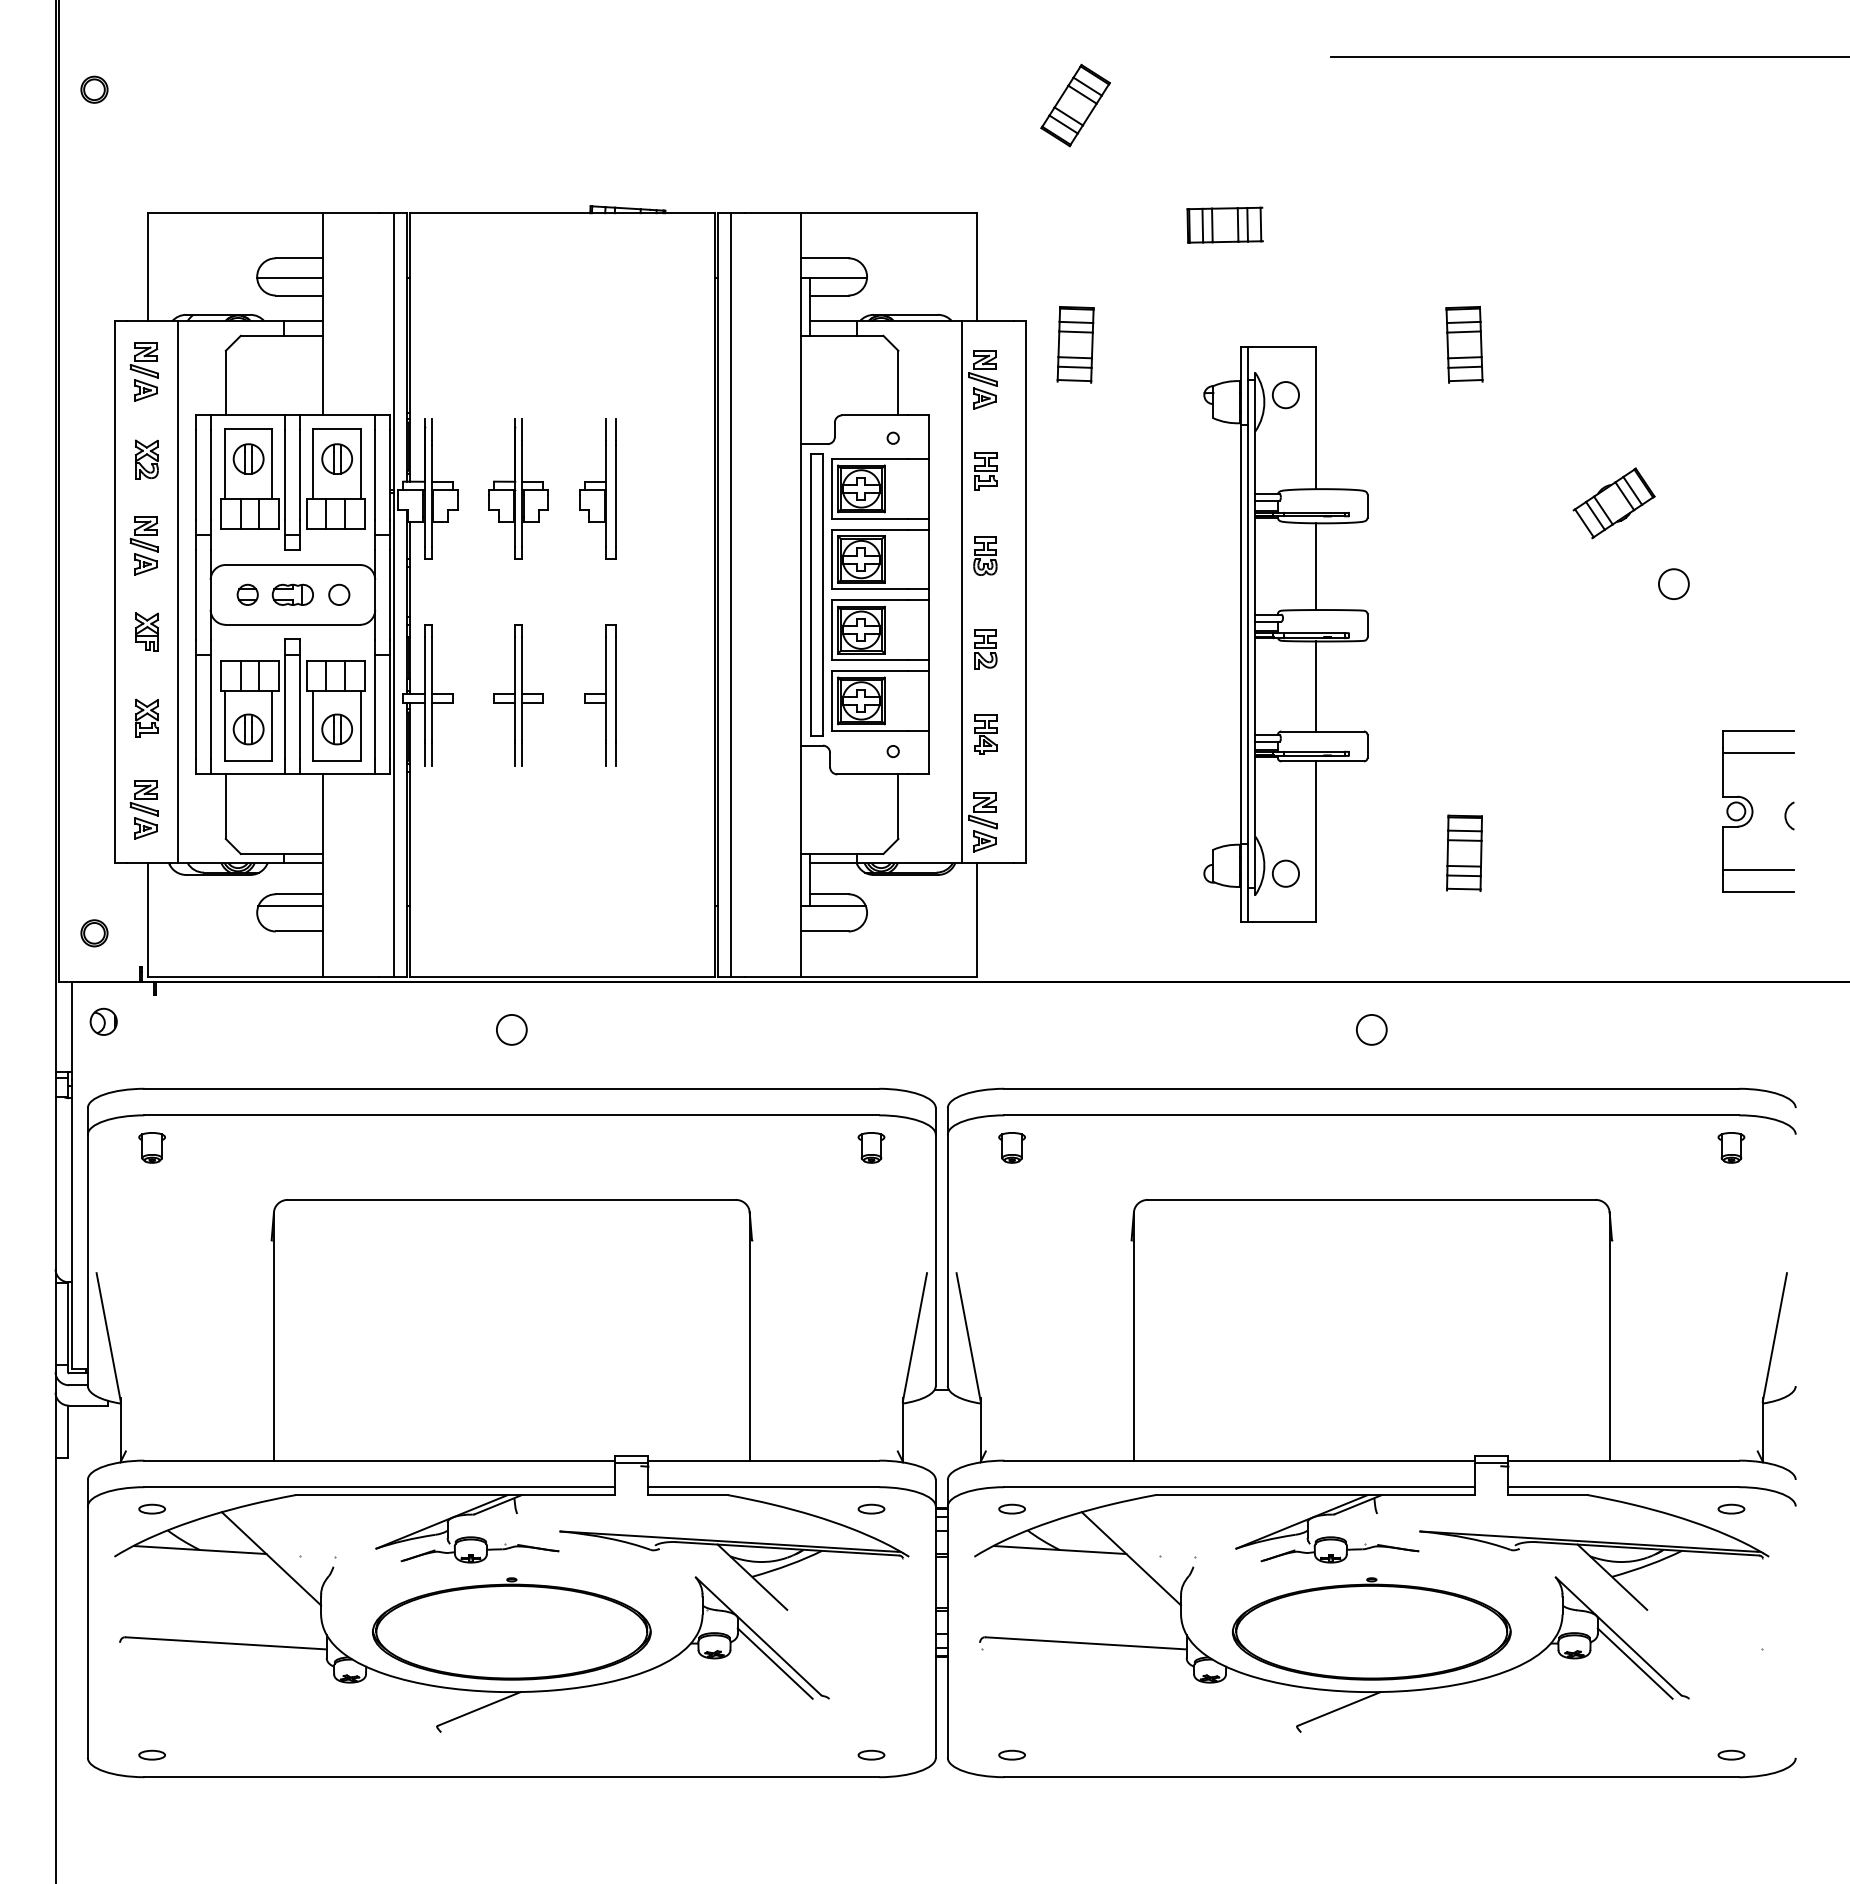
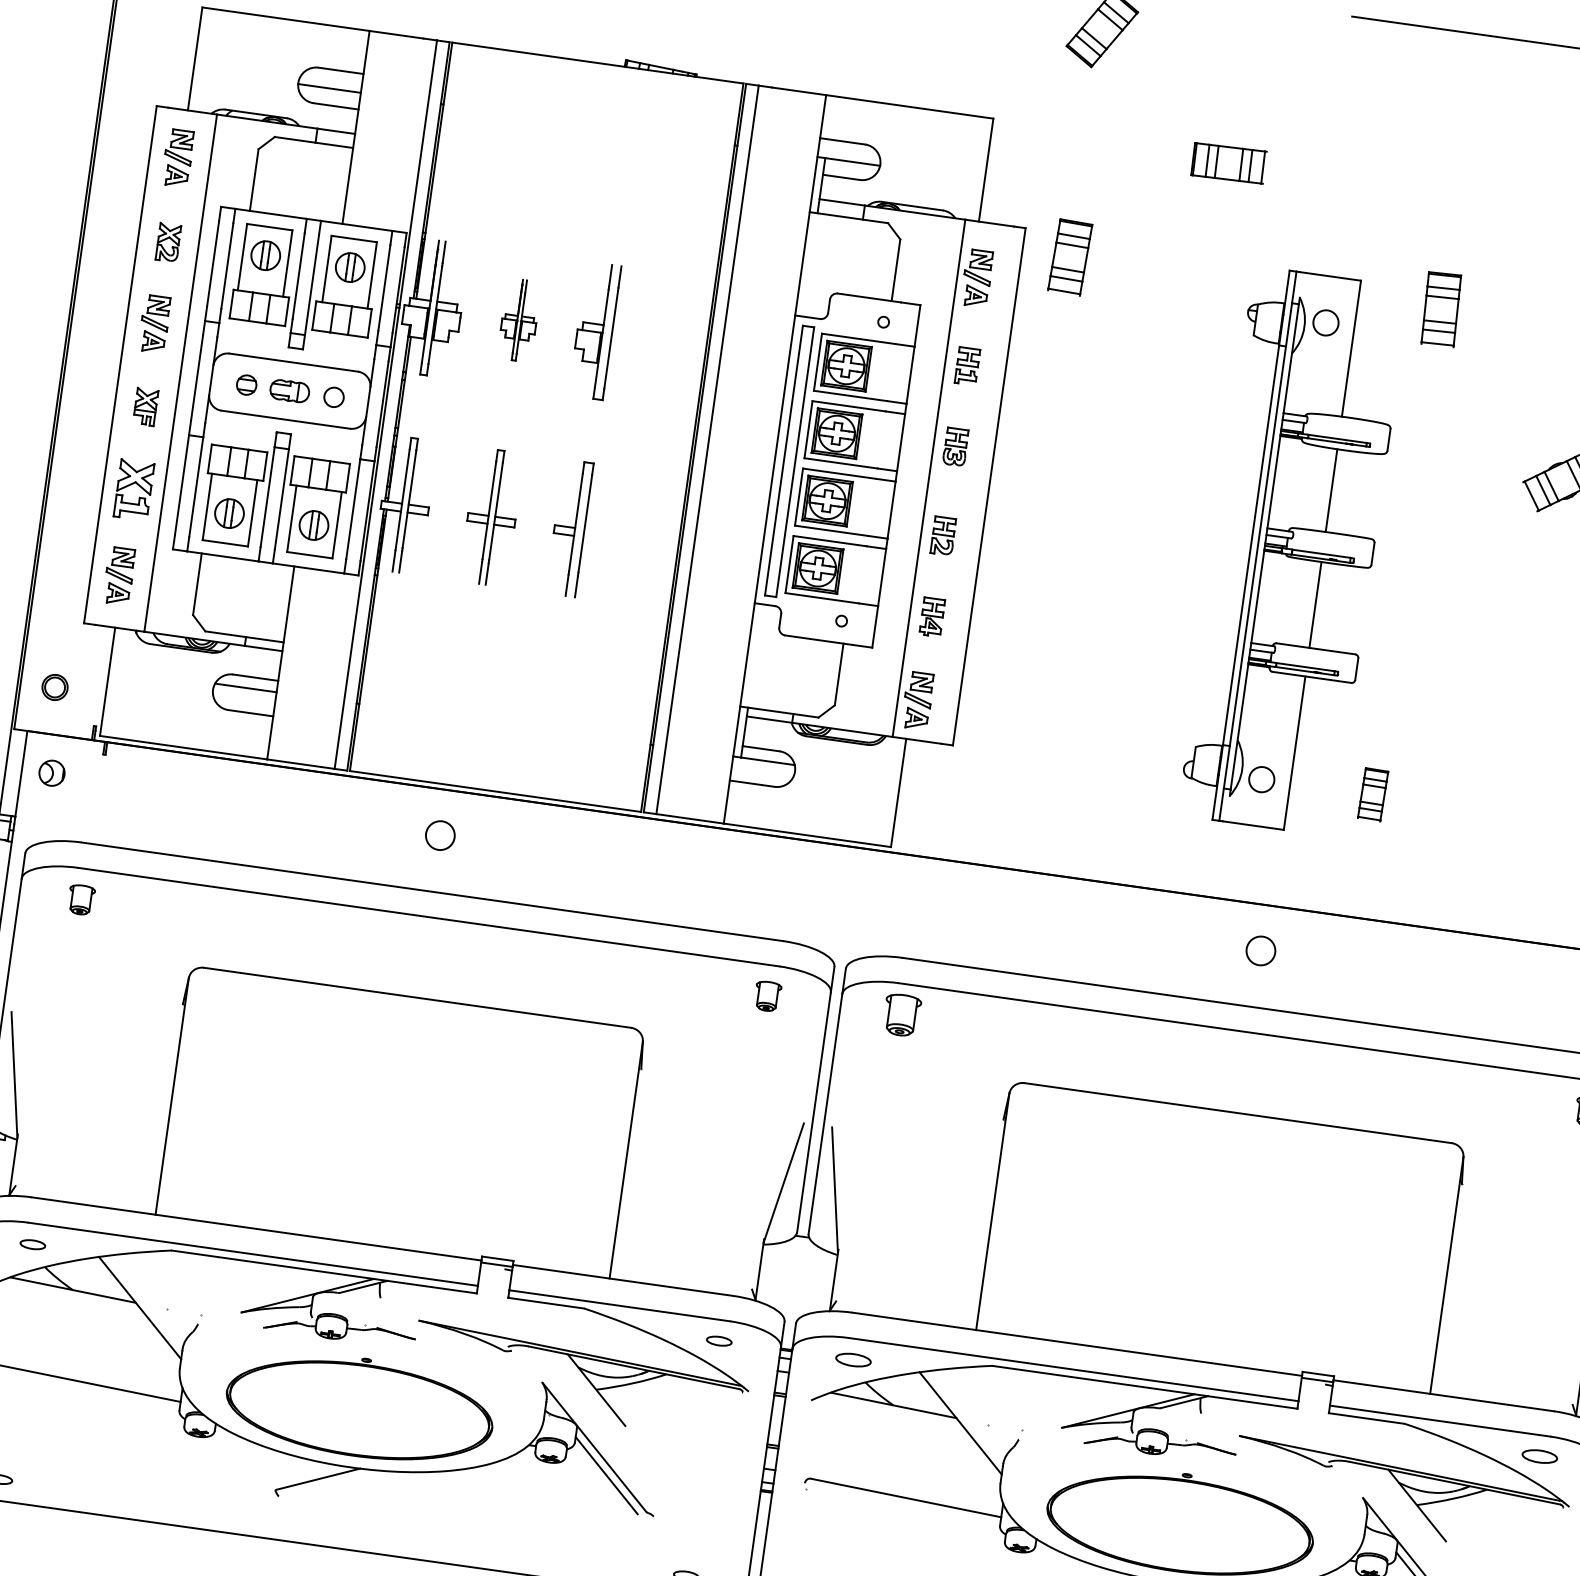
part: (518, 488) -> (519, 319), size x0.6
part: (1285, 634) -> (1293, 551), moved
part: (146, 717) -> (133, 488), size x1.6
part: (1464, 852) -> (1373, 794), size x0.7
part: (1011, 1147) -> (901, 1014), size x1.4
part: (1011, 1508) -> (852, 1359), size x1.4
part: (1731, 1508) -> (1540, 1455), size x1.4

